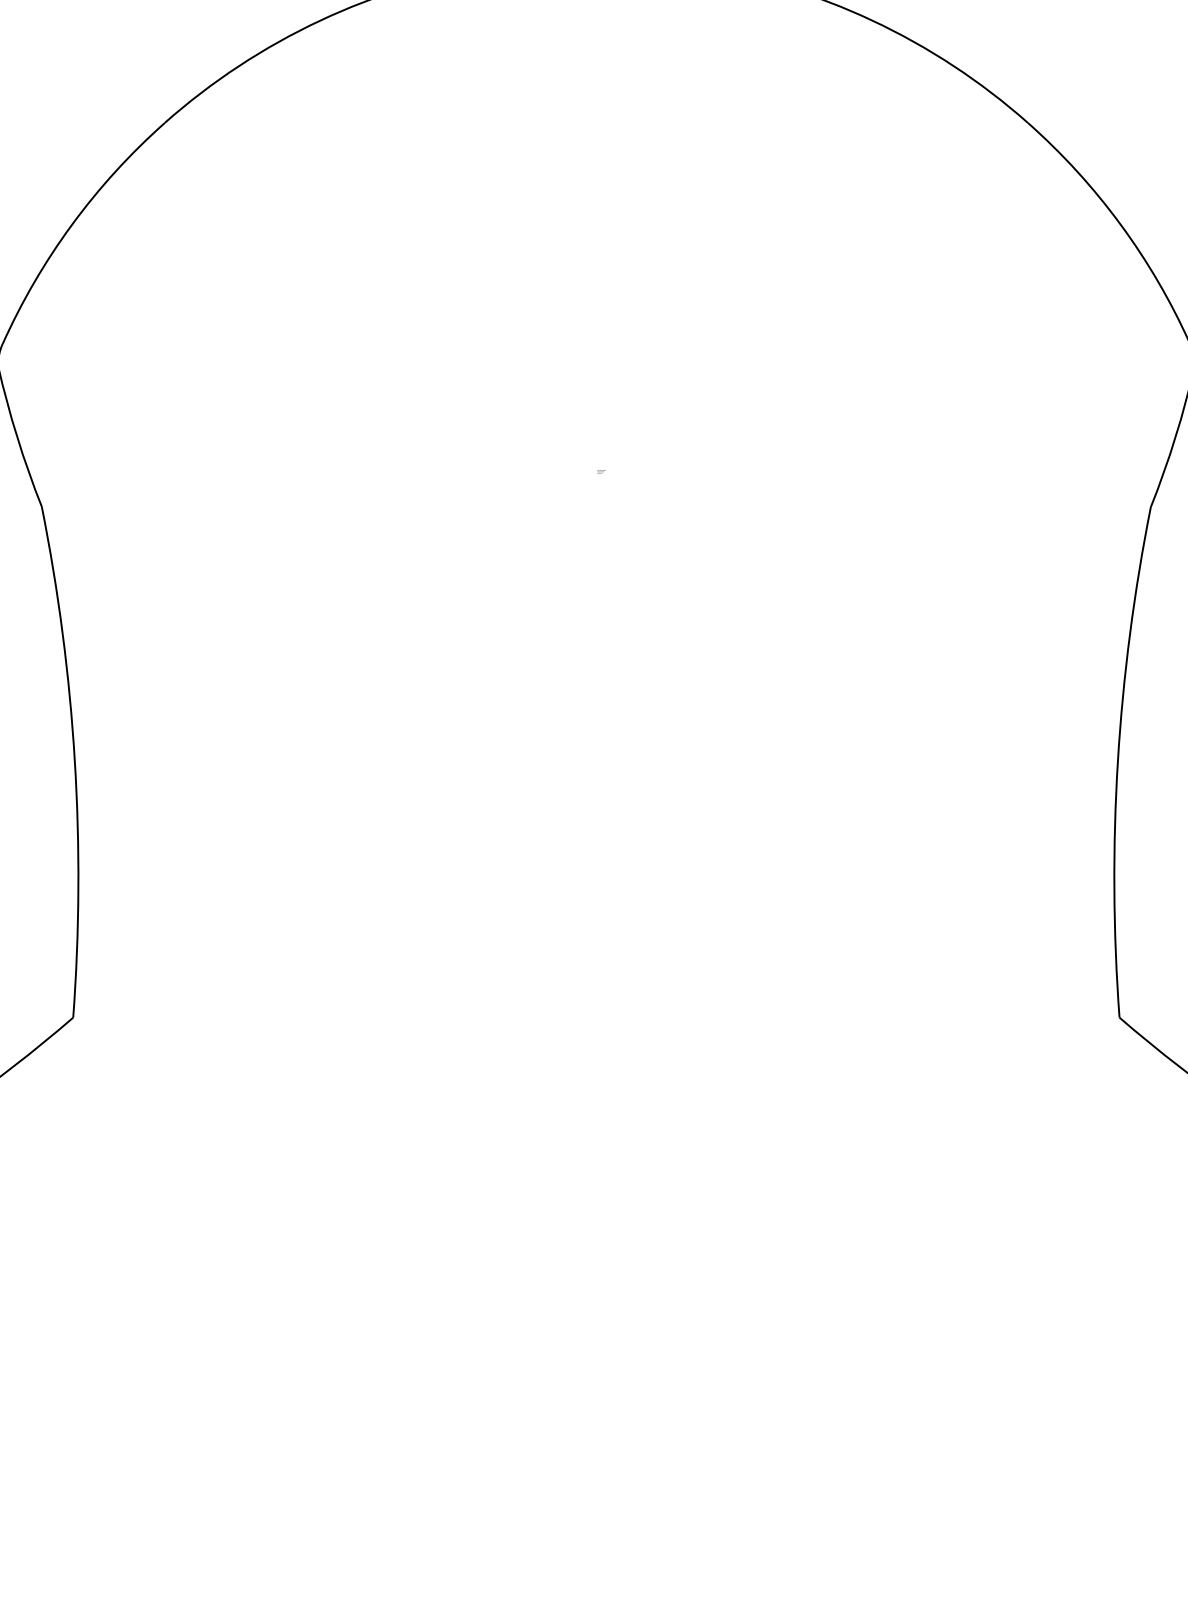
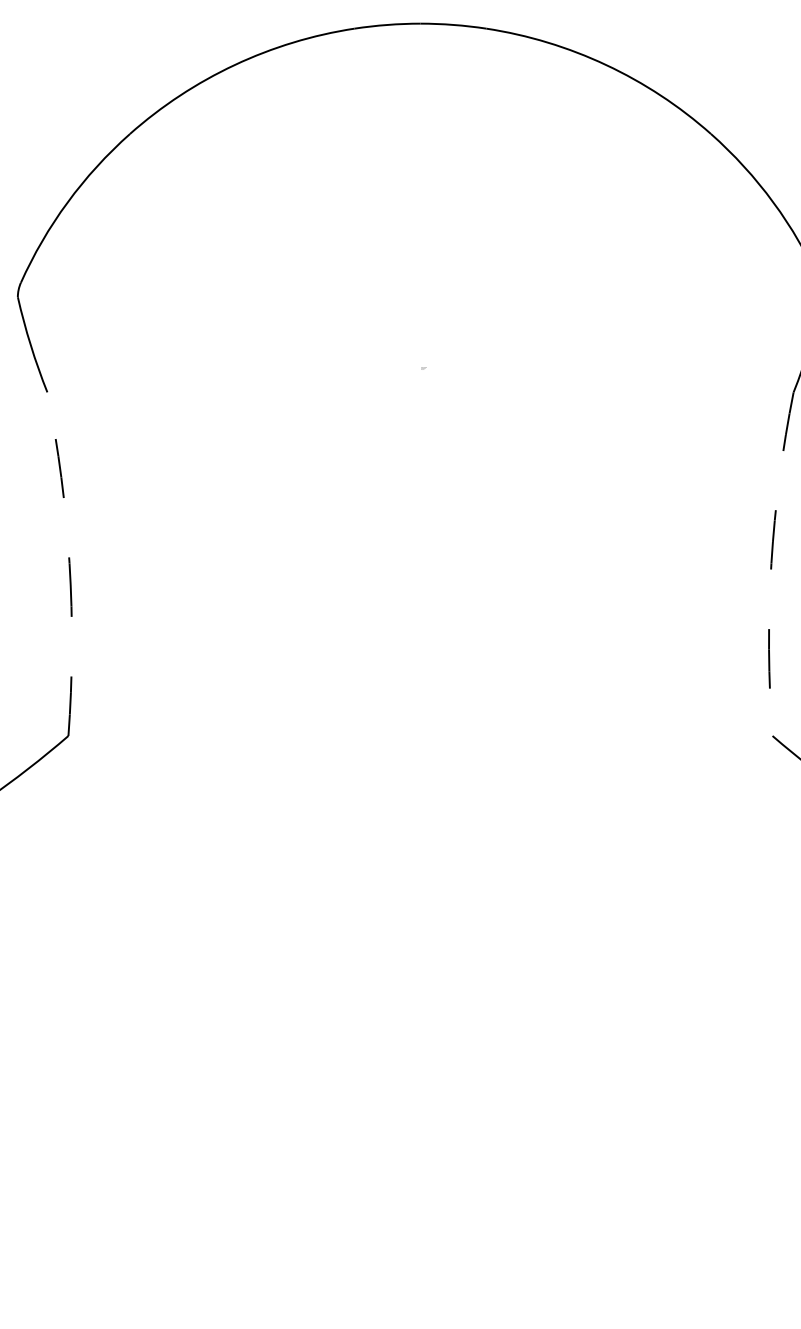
arc: (74, 761) -> (69, 563), solid -> dashed
arc: (1118, 761) -> (771, 563), solid -> dashed

